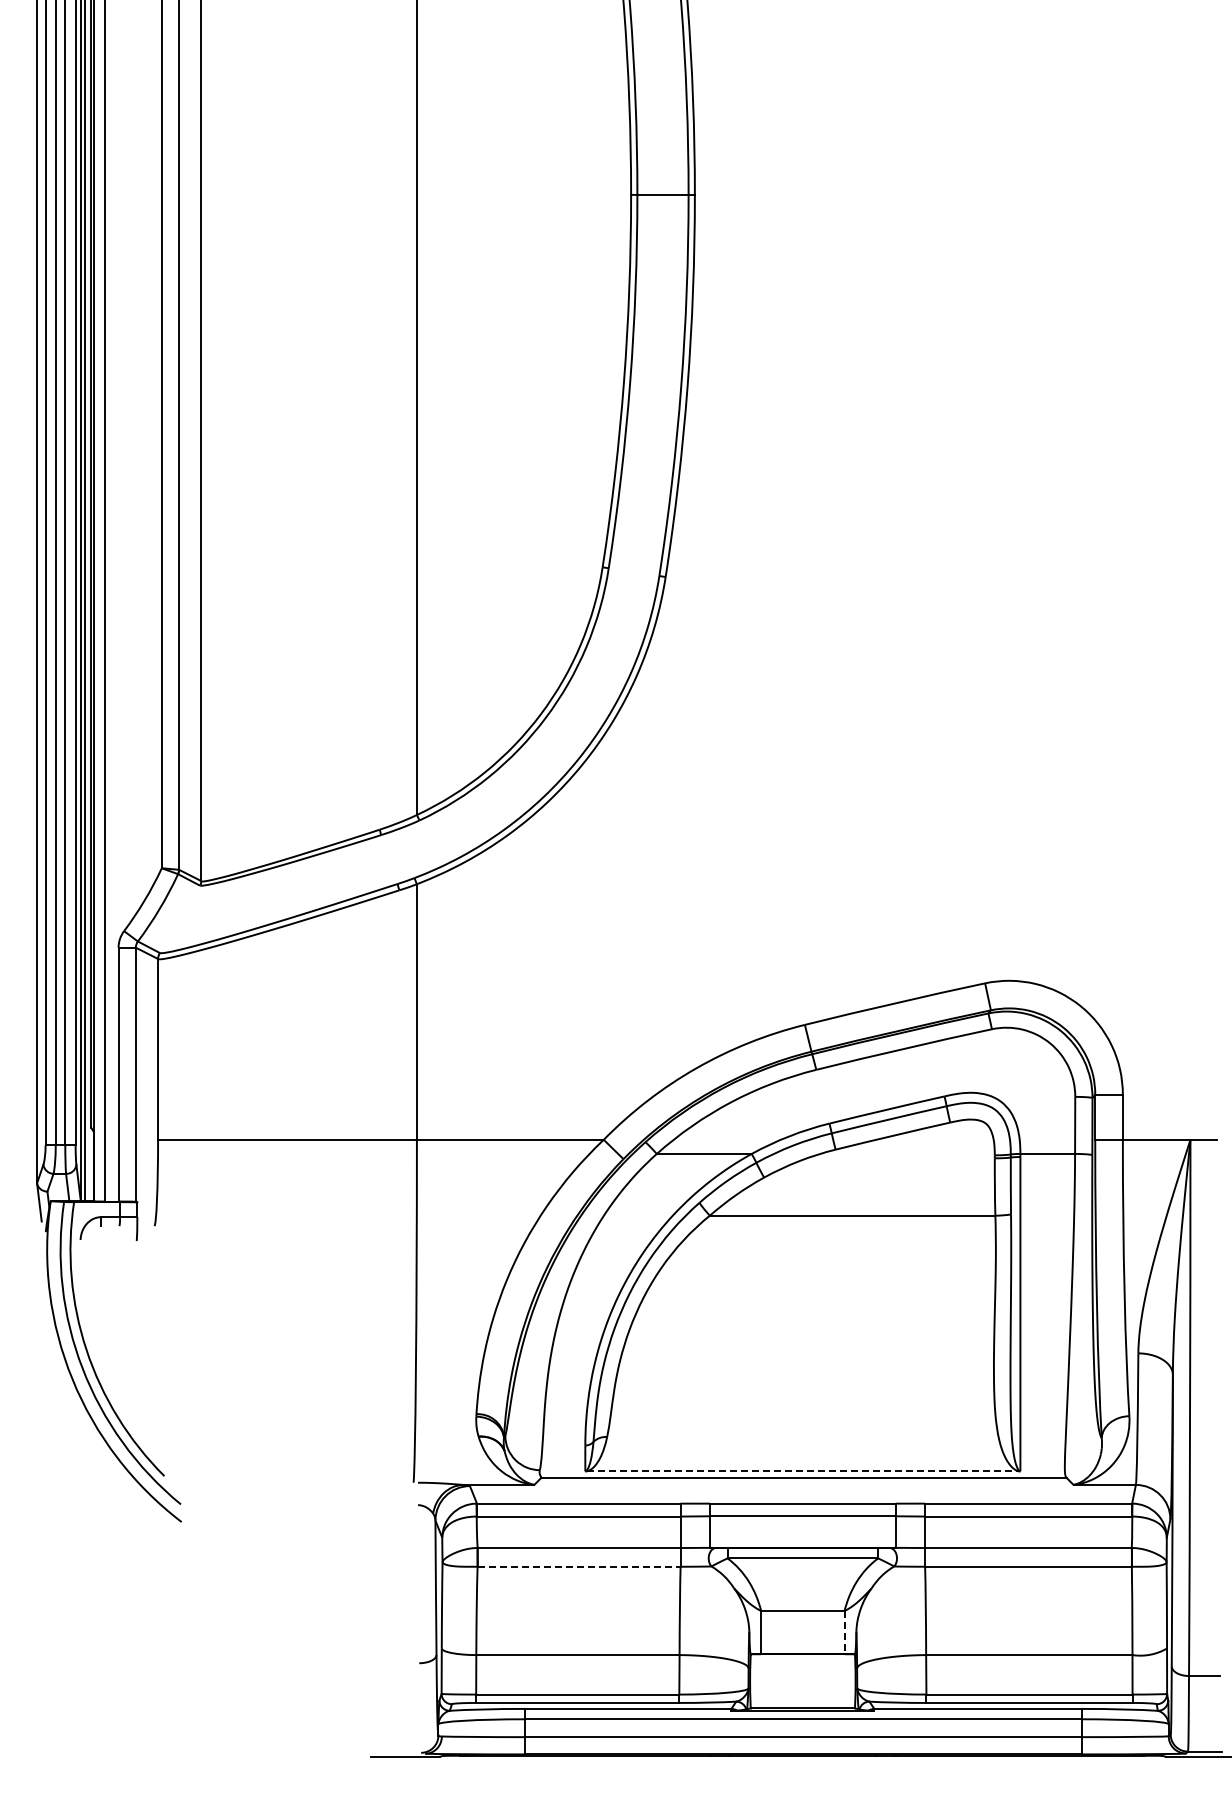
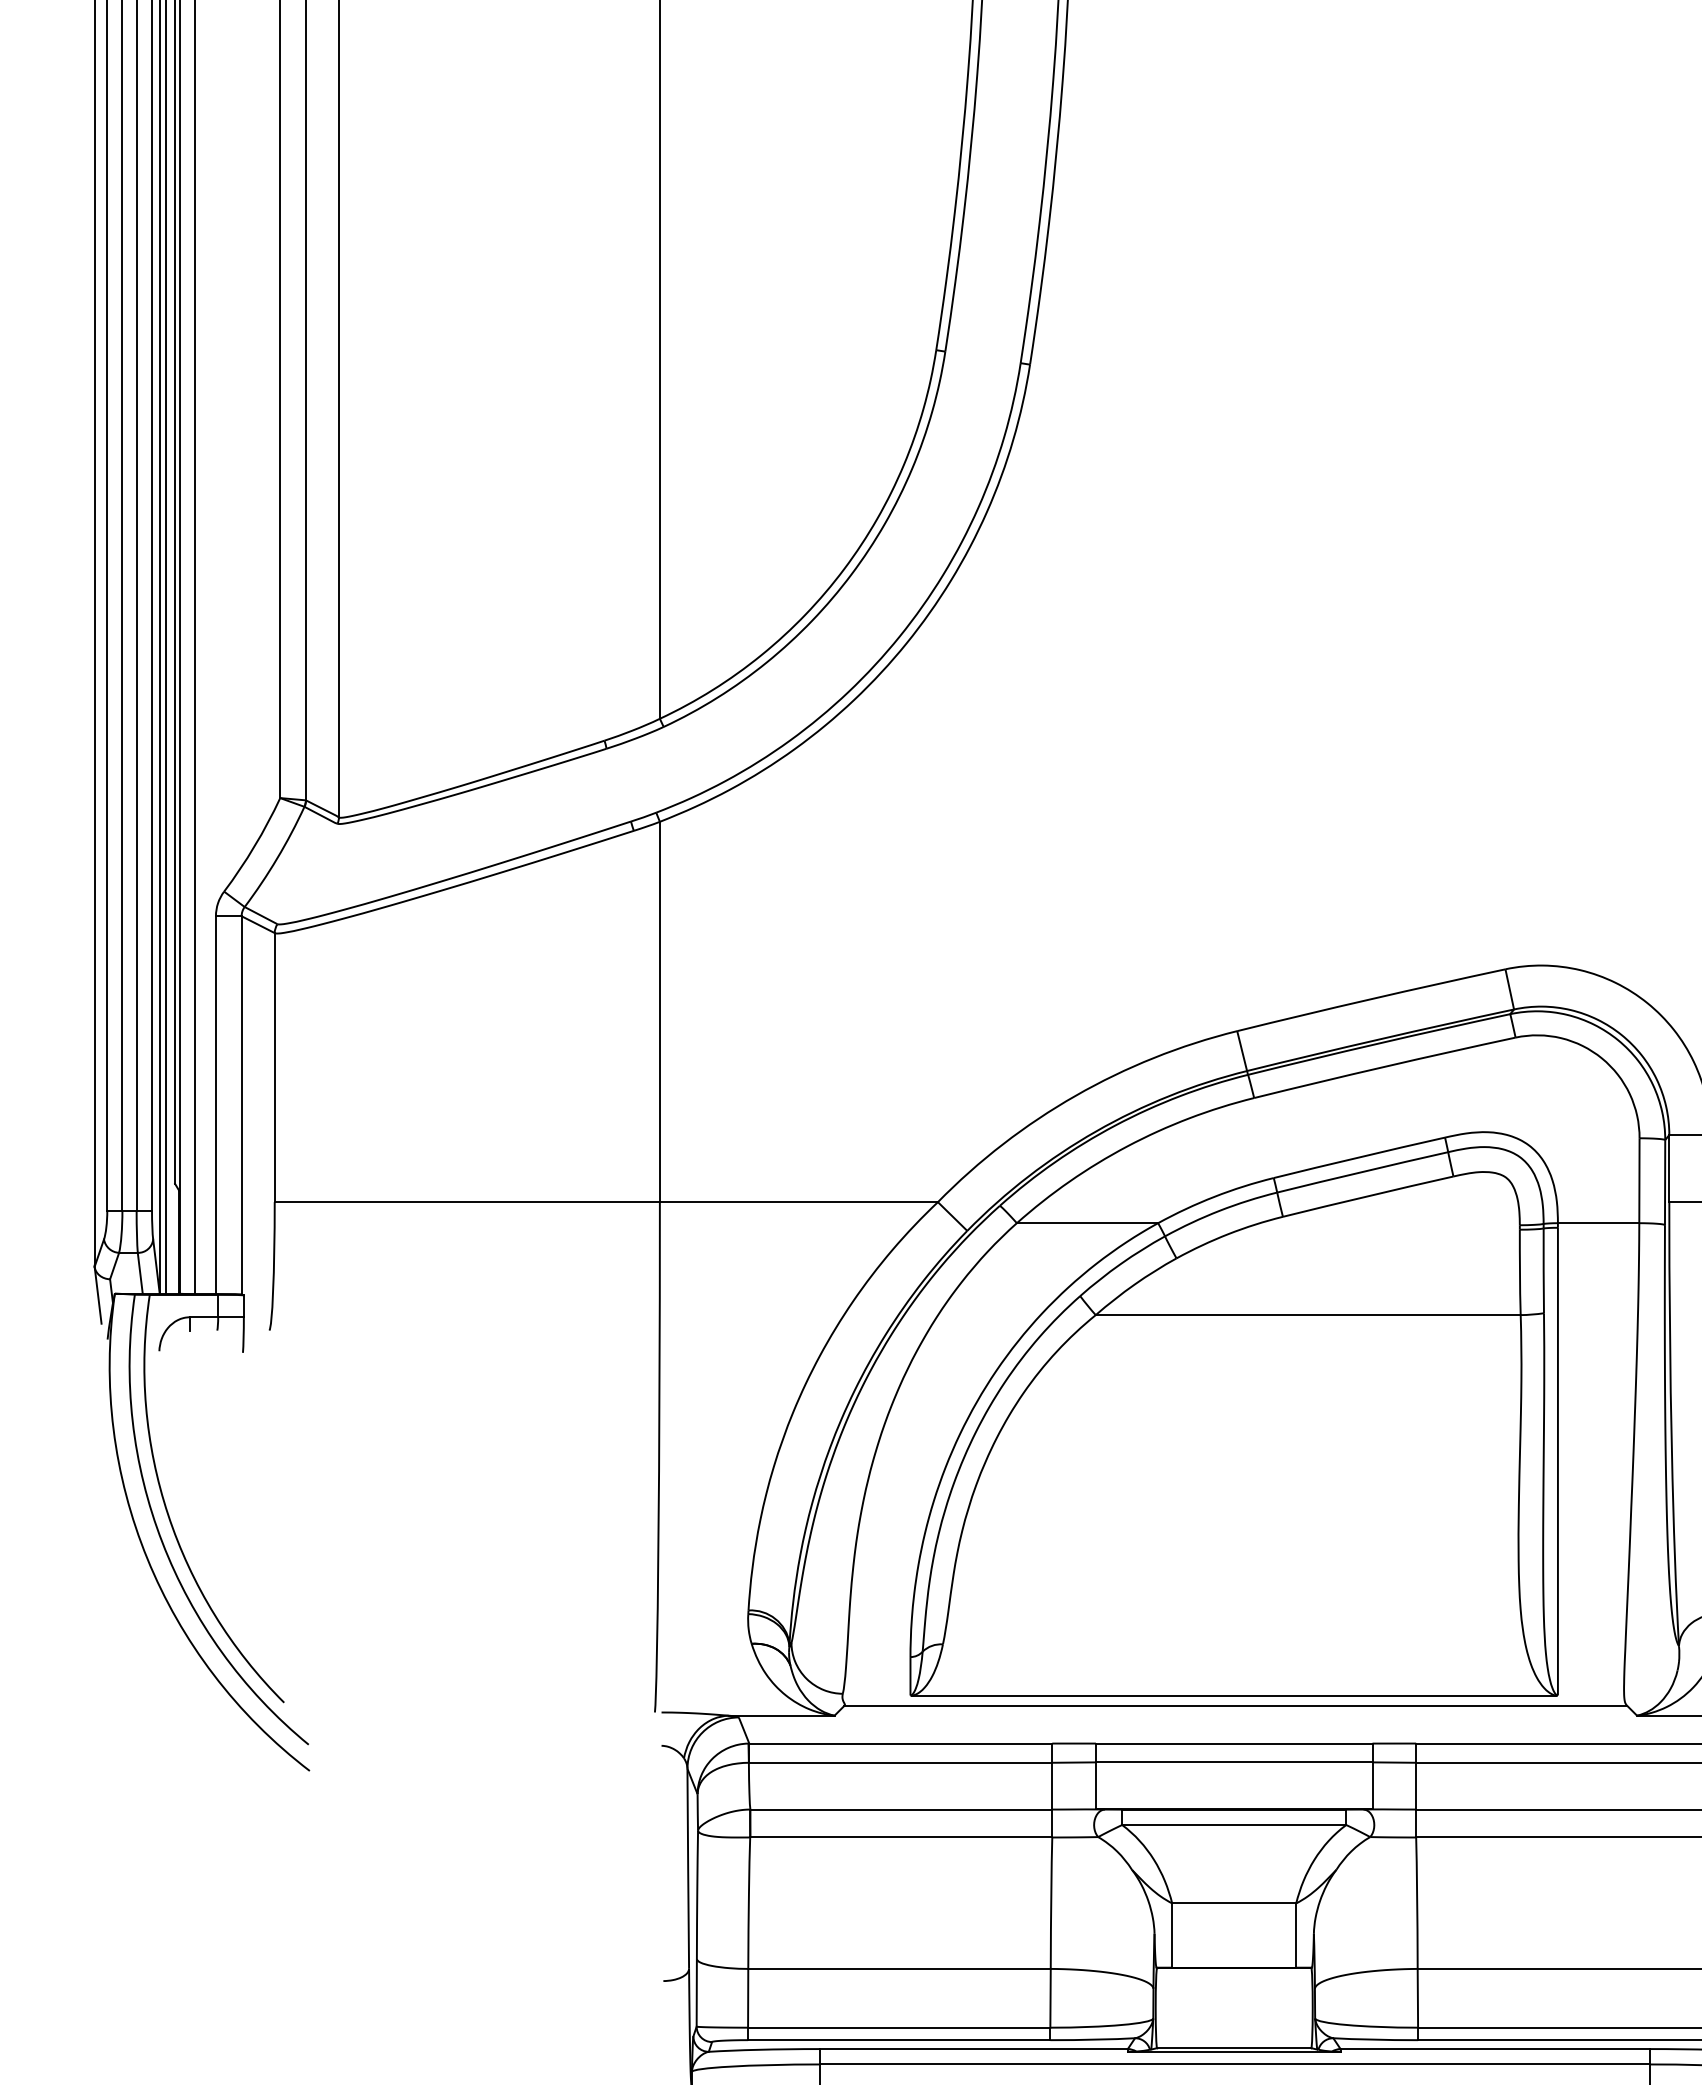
line: (803, 1471) -> (1235, 1695), dashed -> solid
line: (579, 1566) -> (901, 1837), dashed -> solid
line: (844, 1632) -> (1296, 1935), dashed -> solid

